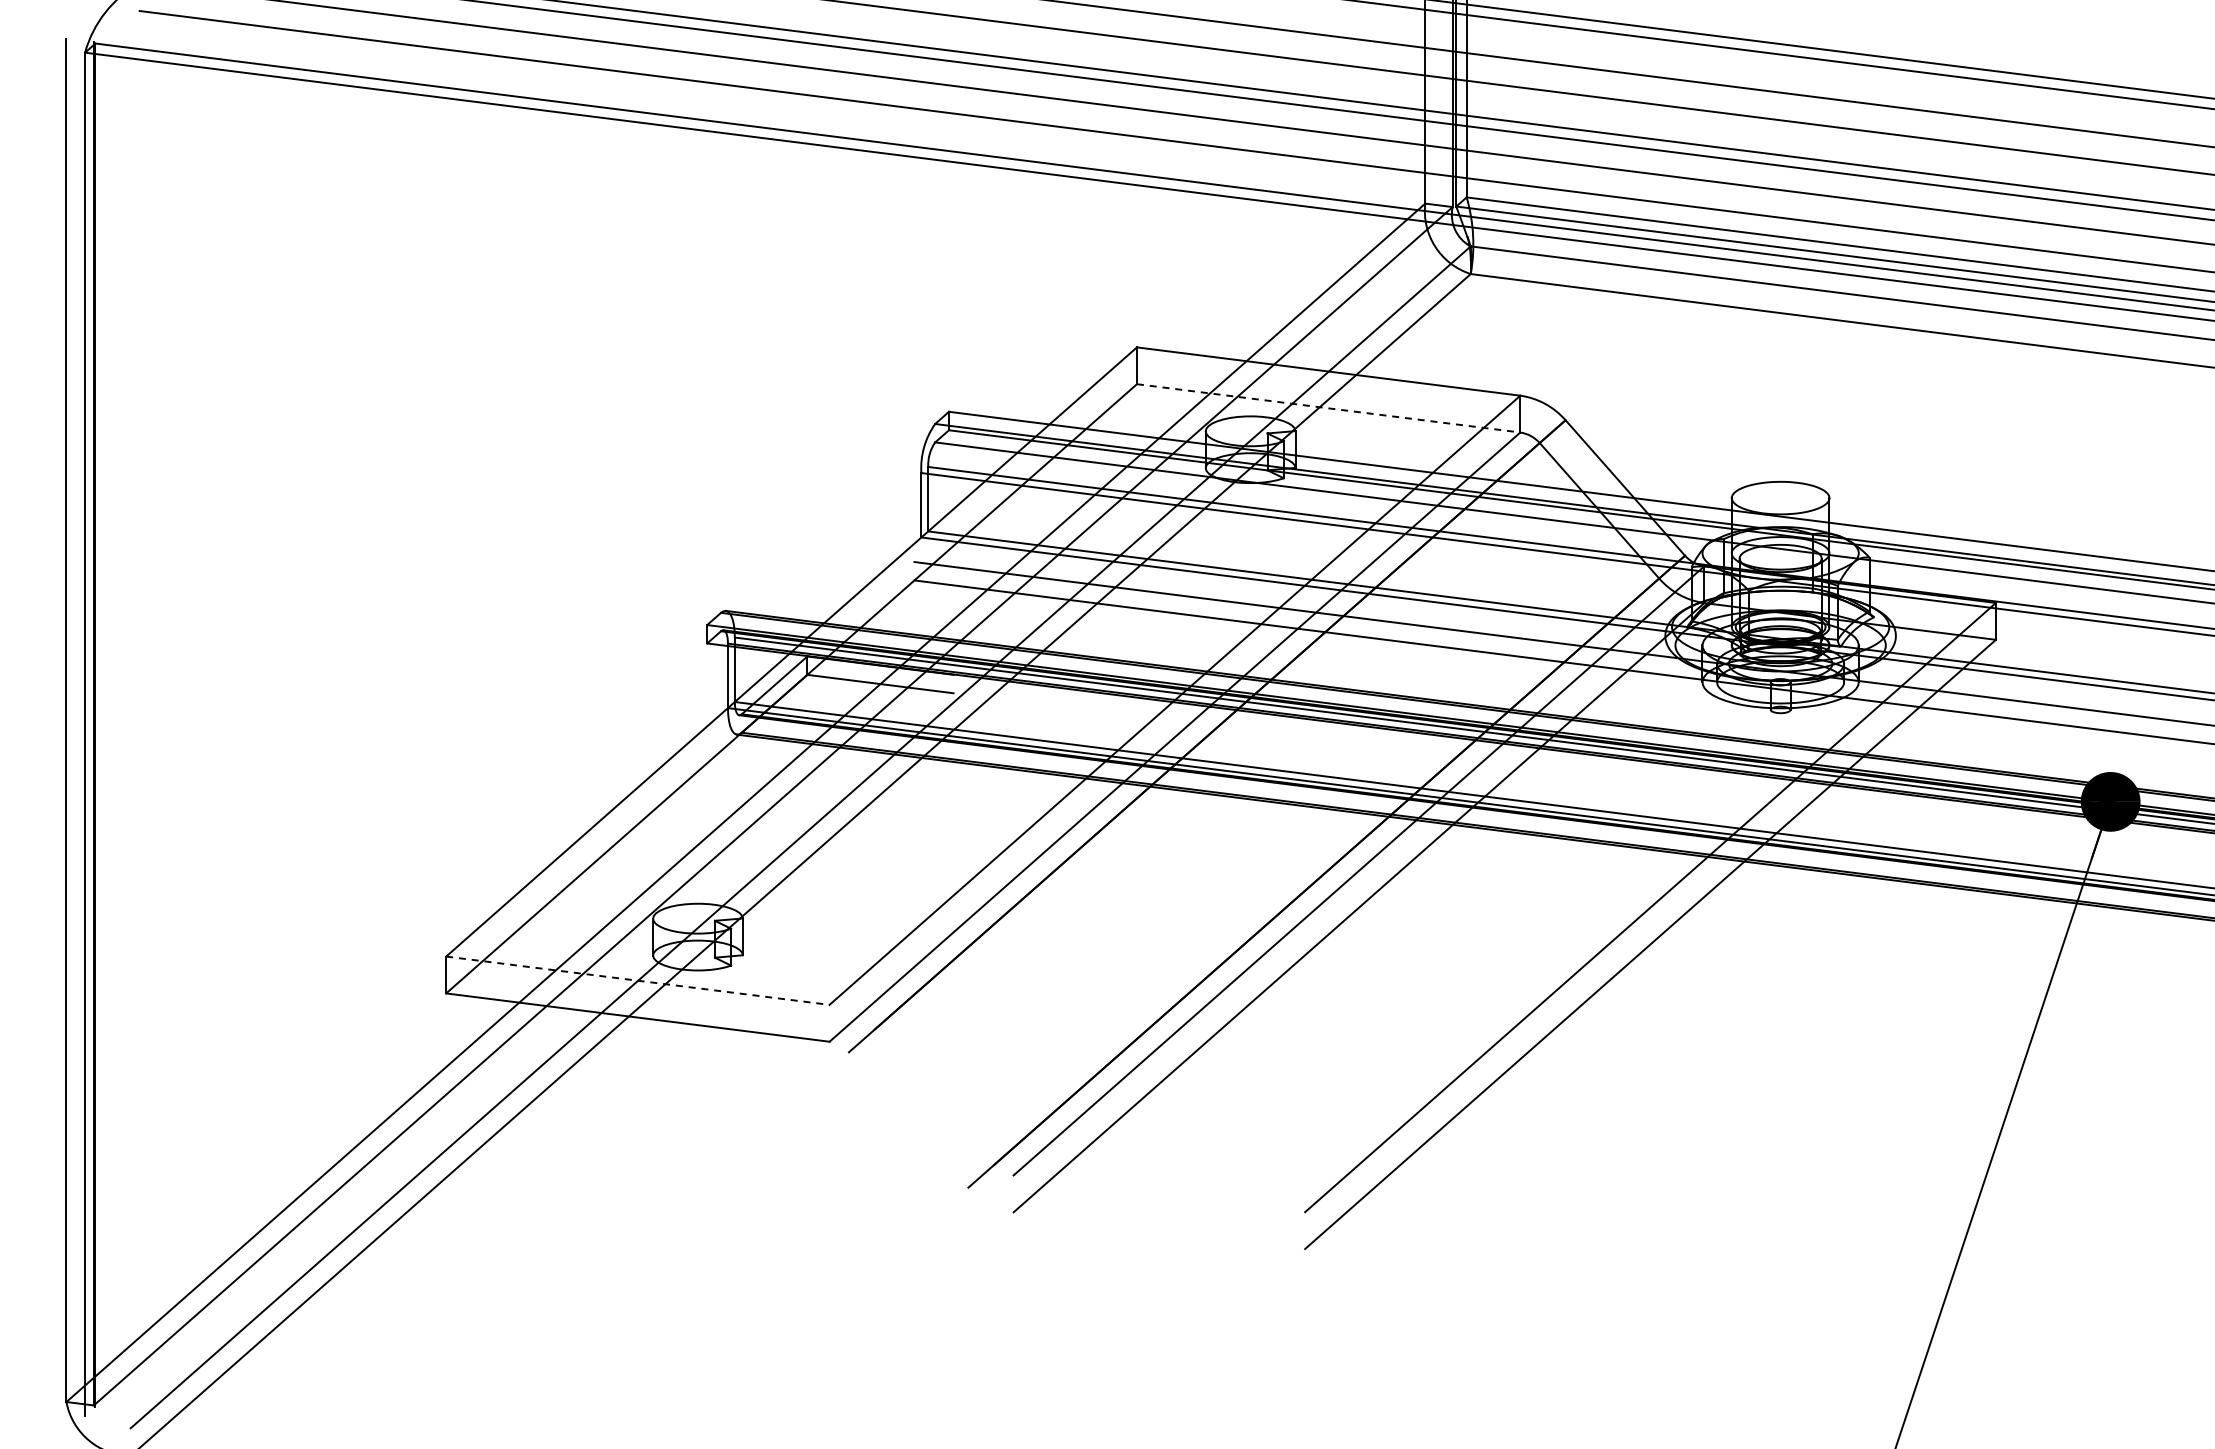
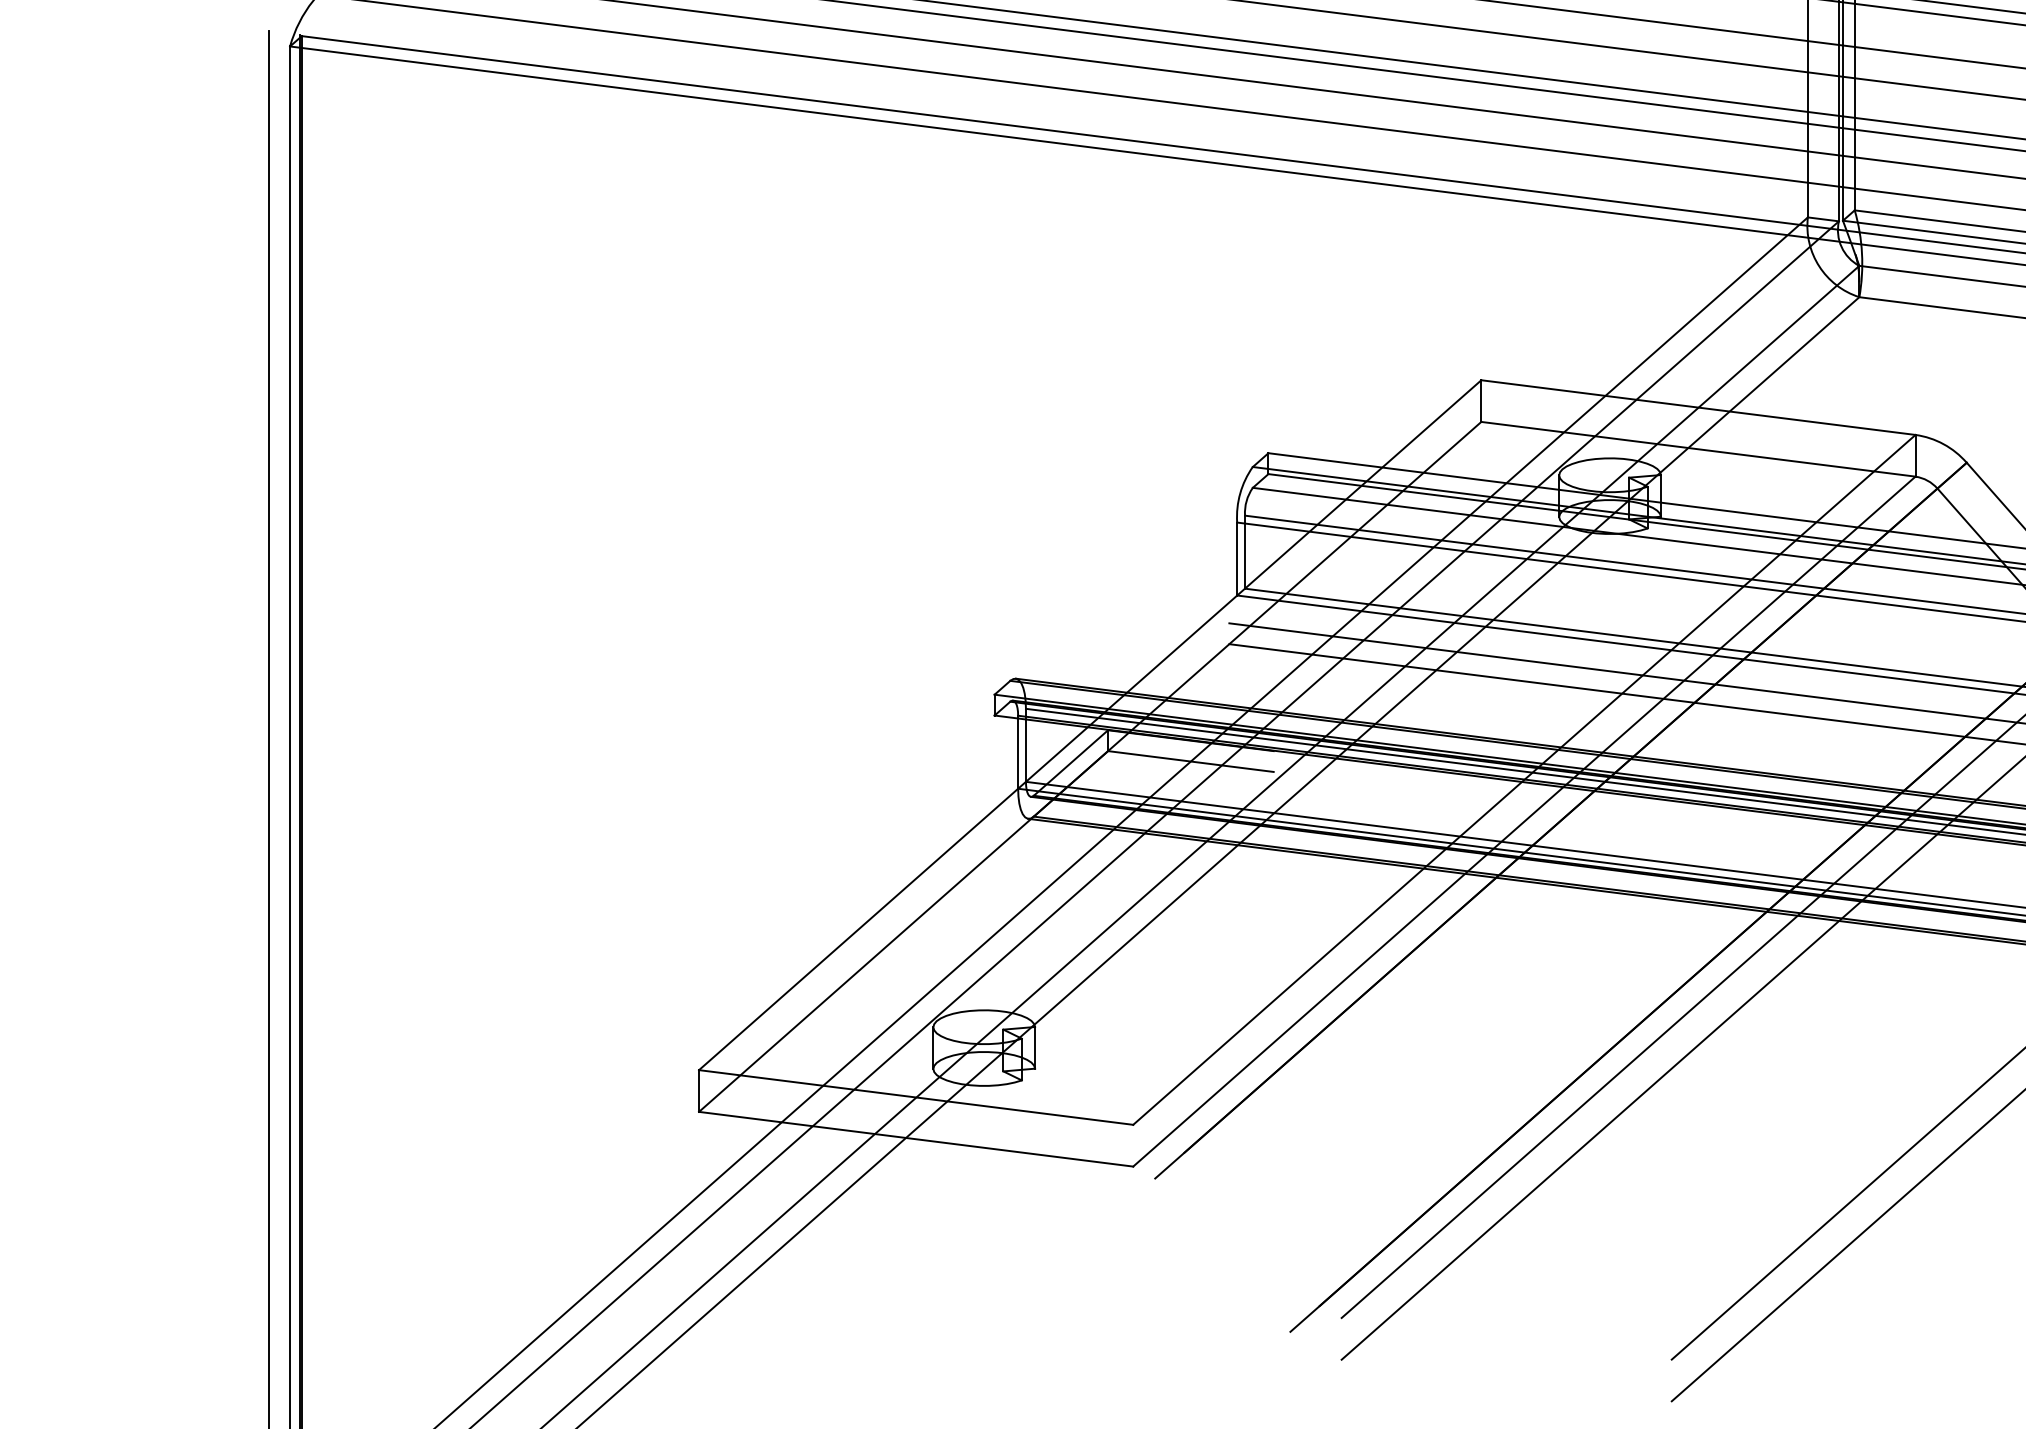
line: (1329, 408) -> (1699, 449), dashed -> solid
line: (638, 980) -> (916, 1097), dashed -> solid

